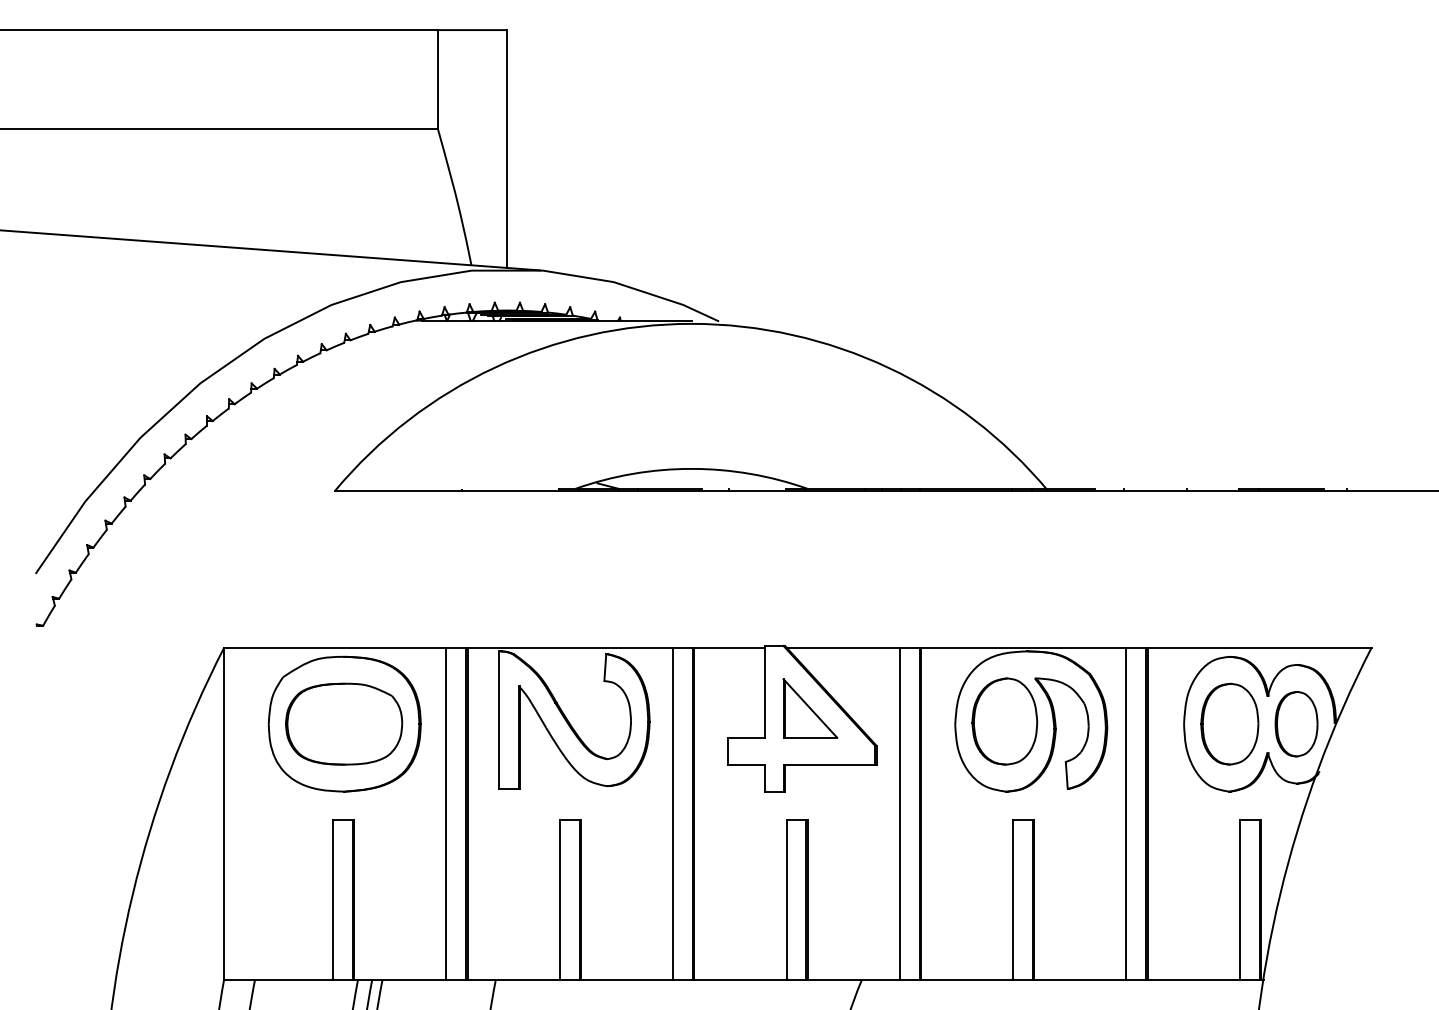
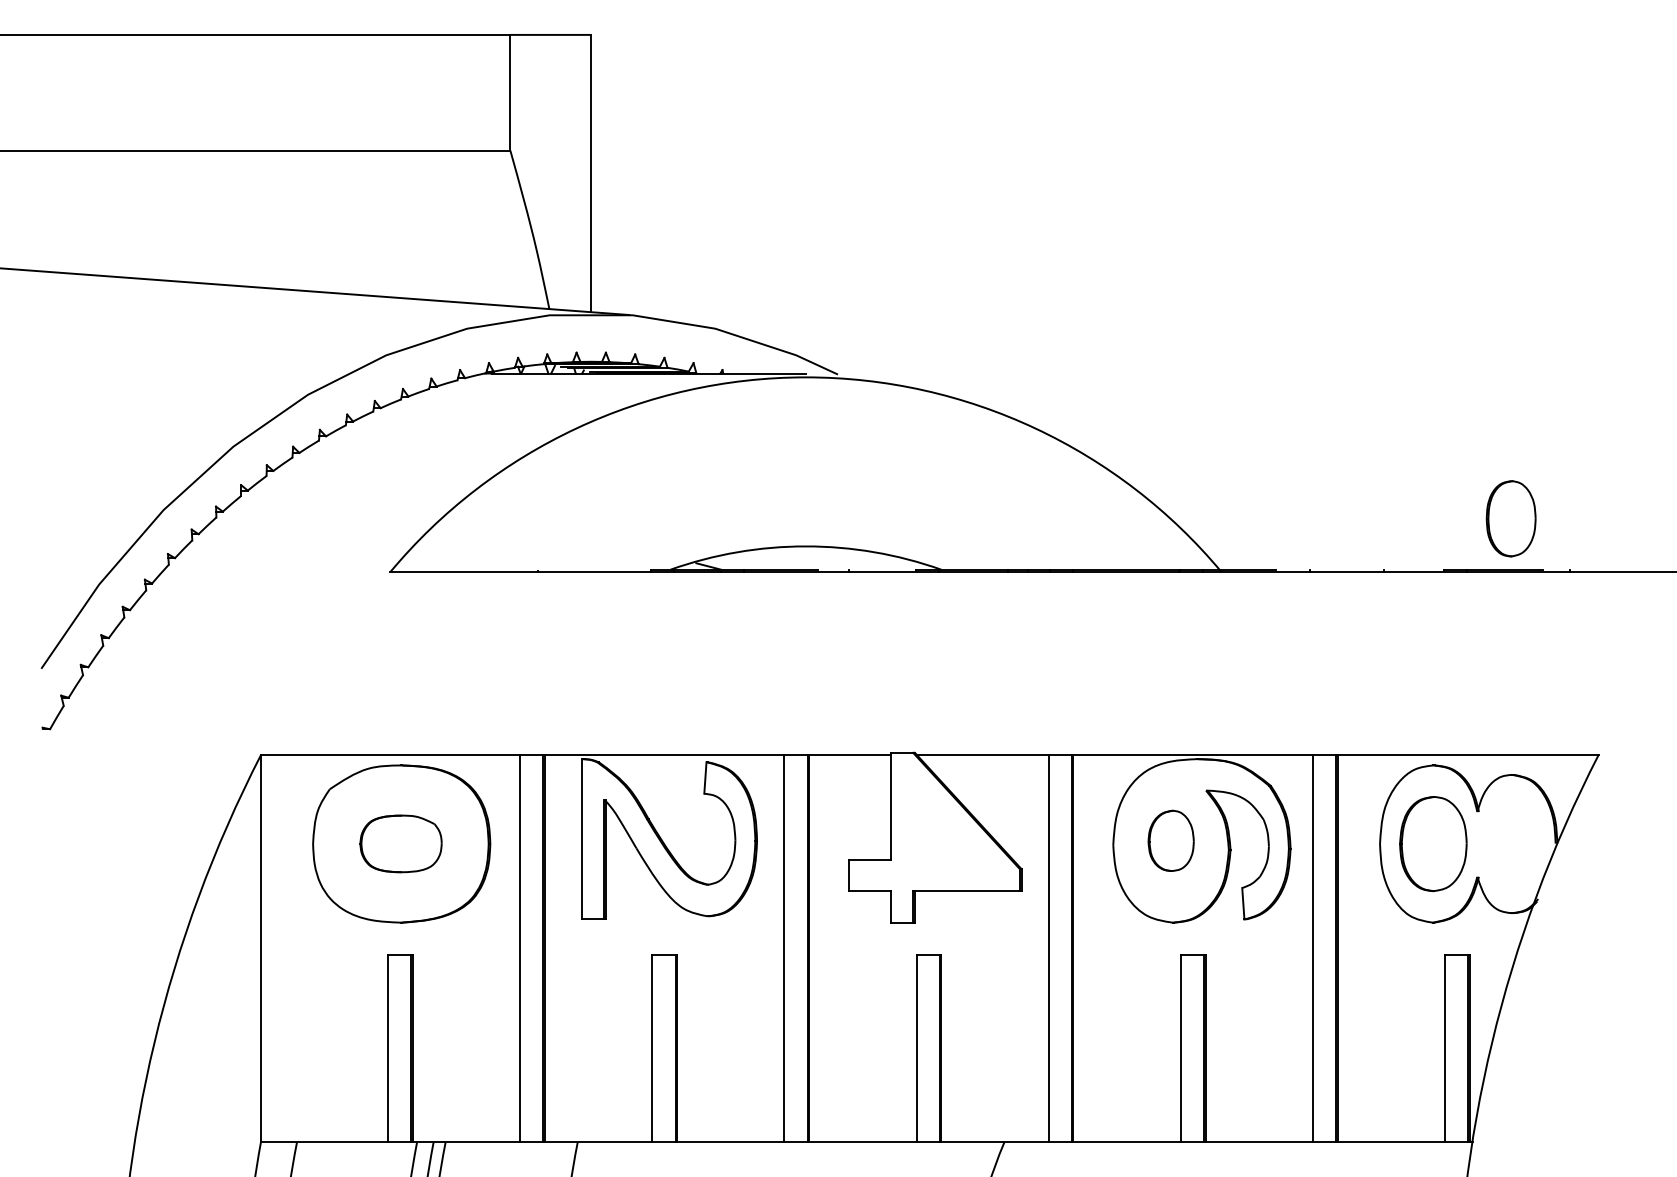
part: (810, 708) -> (944, 825), removed
part: (1004, 721) -> (1170, 840), size x0.6
part: (344, 723) -> (401, 843), size x0.6
part: (1296, 724) -> (1511, 519), moved

